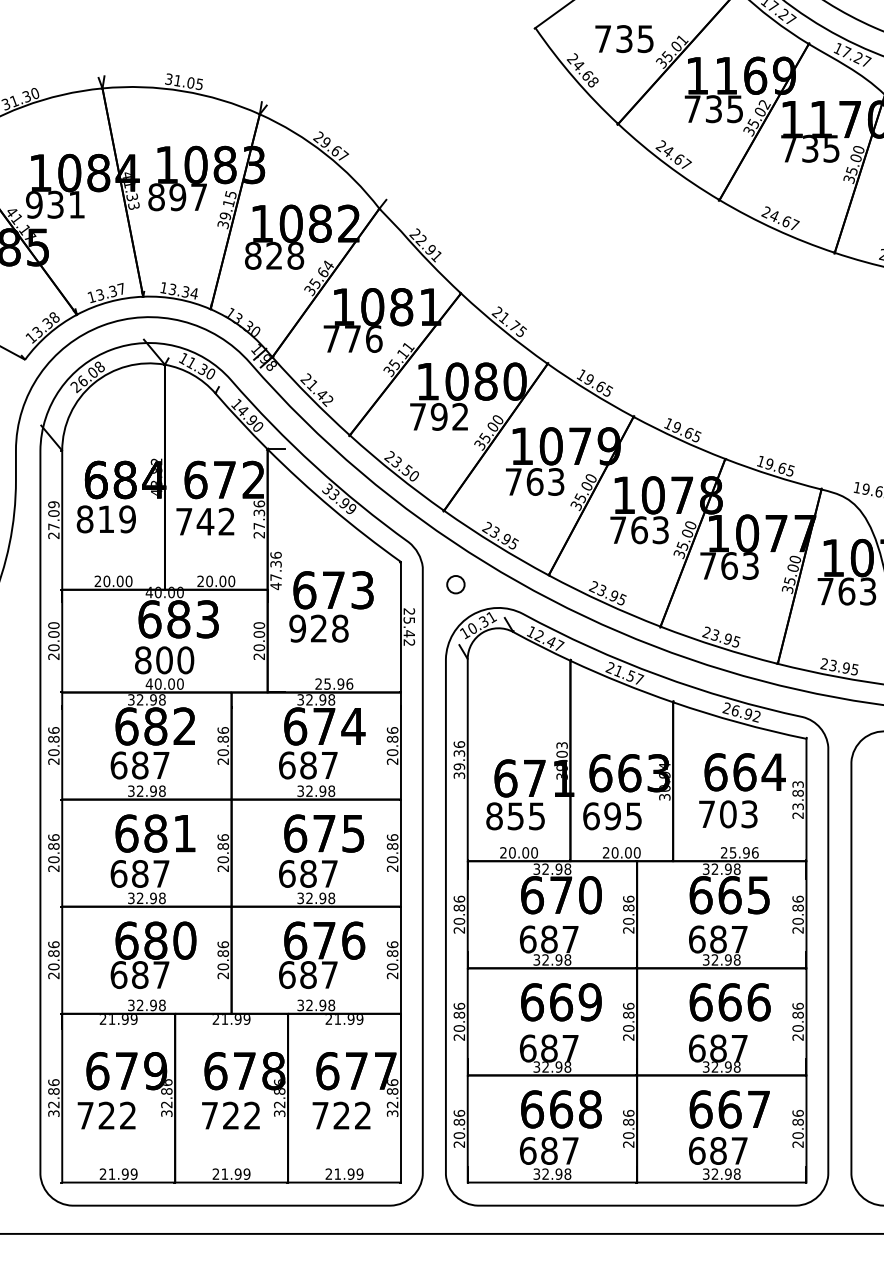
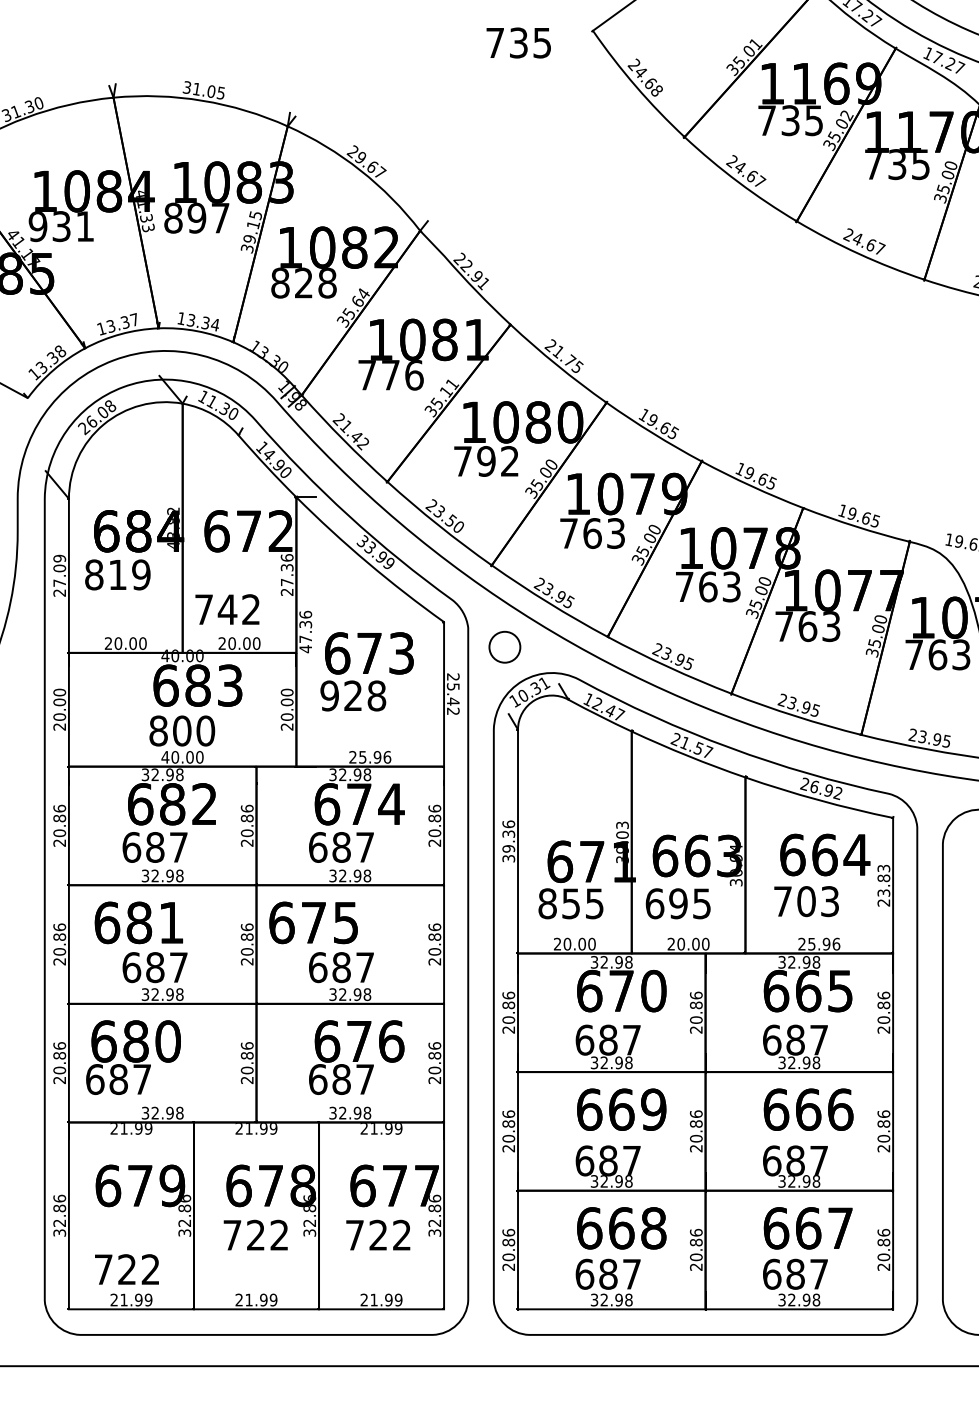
text: (624, 39) -> (518, 43), moved
text: (205, 521) -> (227, 609), moved
circle: (455, 584) -> (504, 647), size x1.6
text: (155, 833) -> (139, 922), moved
text: (324, 833) -> (313, 922), moved
text: (153, 954) -> (133, 1056), moved
text: (106, 1115) -> (126, 1269), moved

